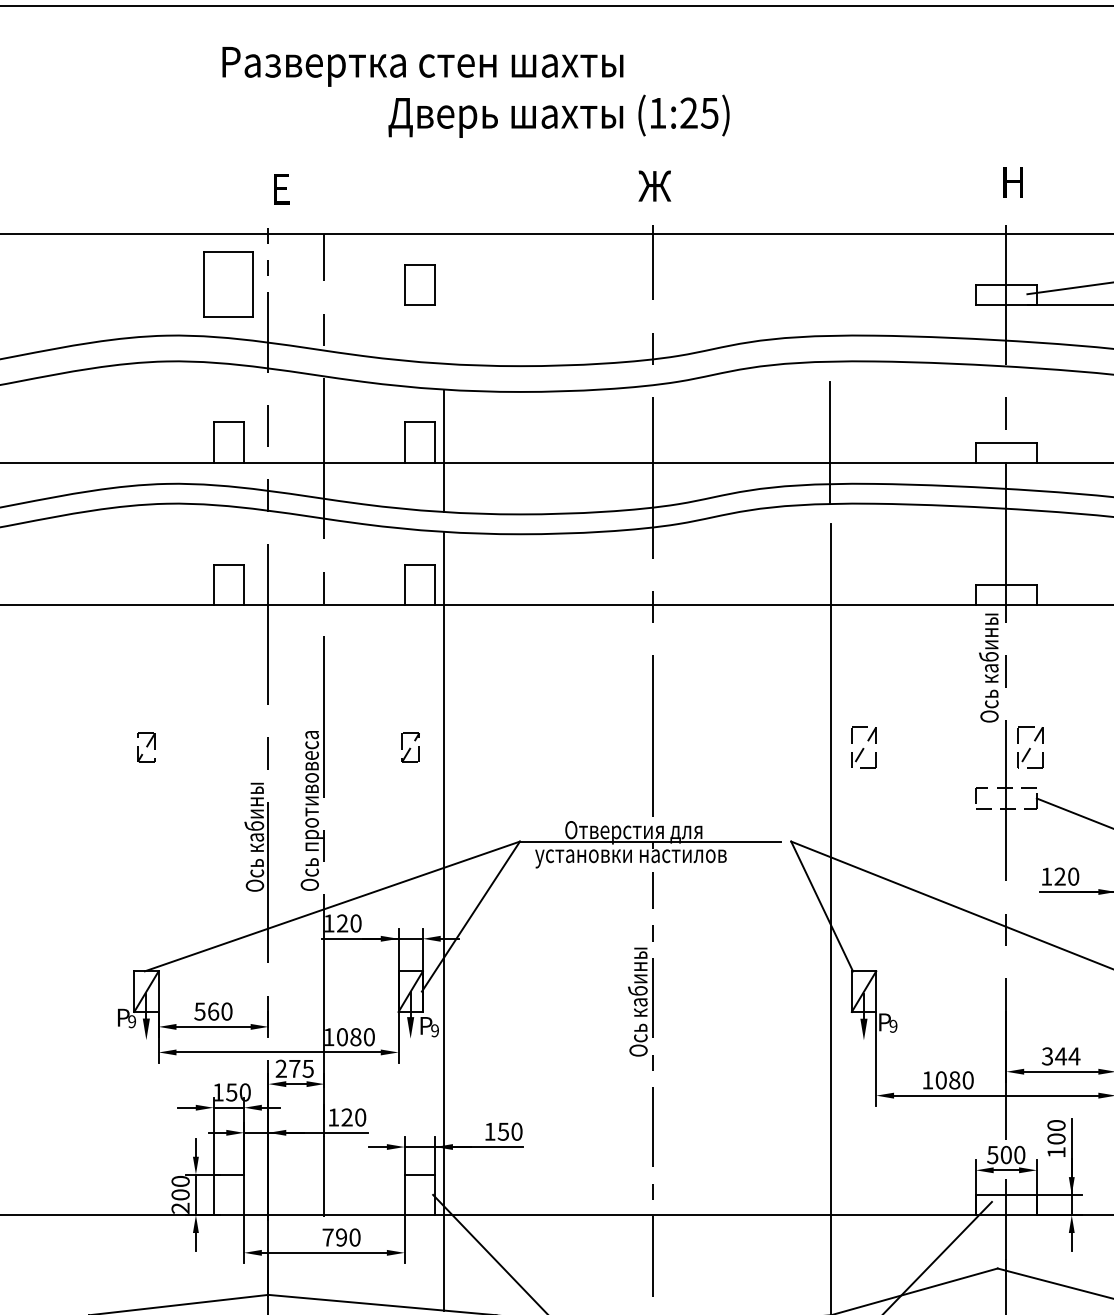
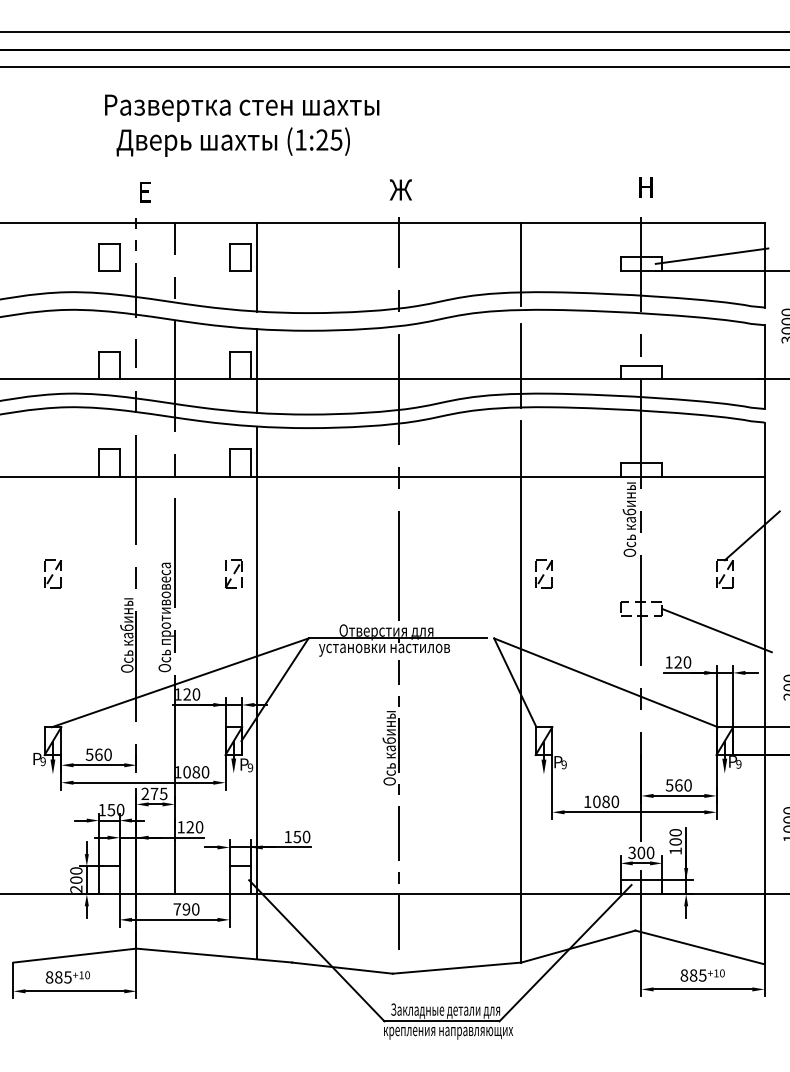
text: (557, 115) -> (232, 141), moved
part: (229, 284) -> (109, 257), size x0.62
line: (829, 295) -> (520, 264), added
line: (443, 298) -> (256, 266), added
part: (145, 746) -> (52, 573), size x1.43
part: (410, 746) -> (233, 573), size x1.43
part: (1029, 746) -> (657, 573), removed
text: (1062, 1056) -> (679, 785), 344 -> 560
text: (991, 1154) -> (631, 852), 500 -> 300

